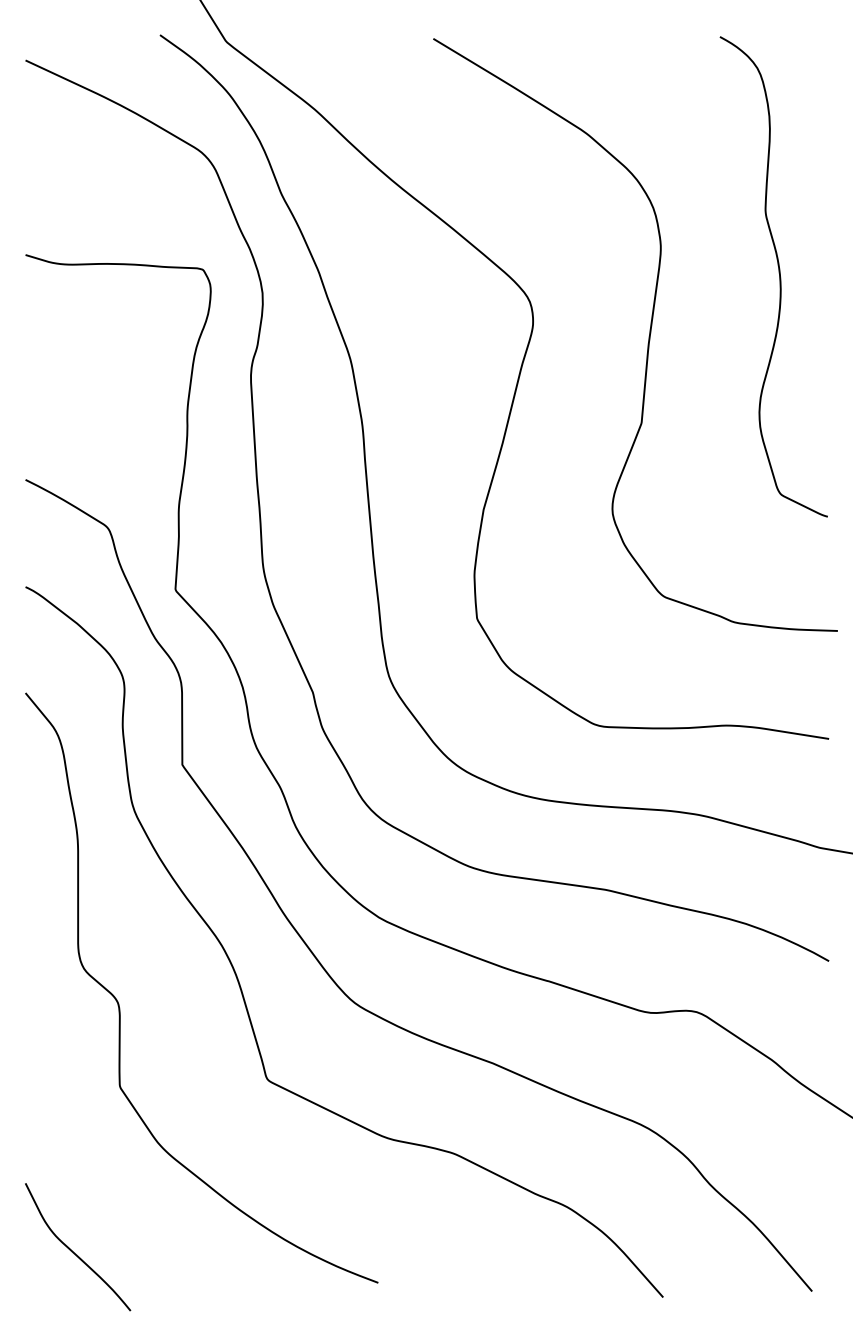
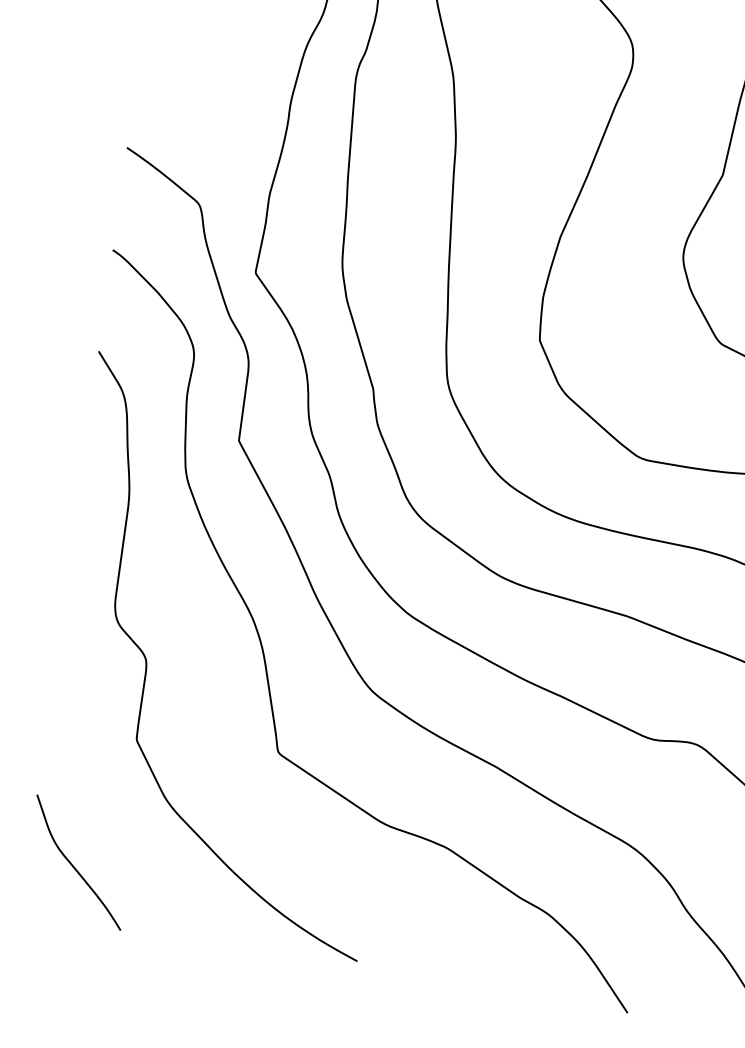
curve: (73, 1251) -> (73, 866), moved

